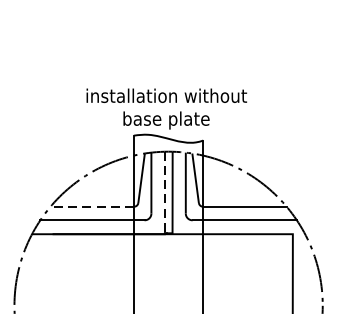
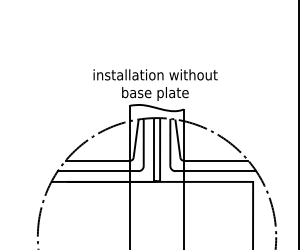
line: (165, 192) -> (154, 149), dashed -> solid
line: (91, 206) -> (97, 160), dashed -> solid

